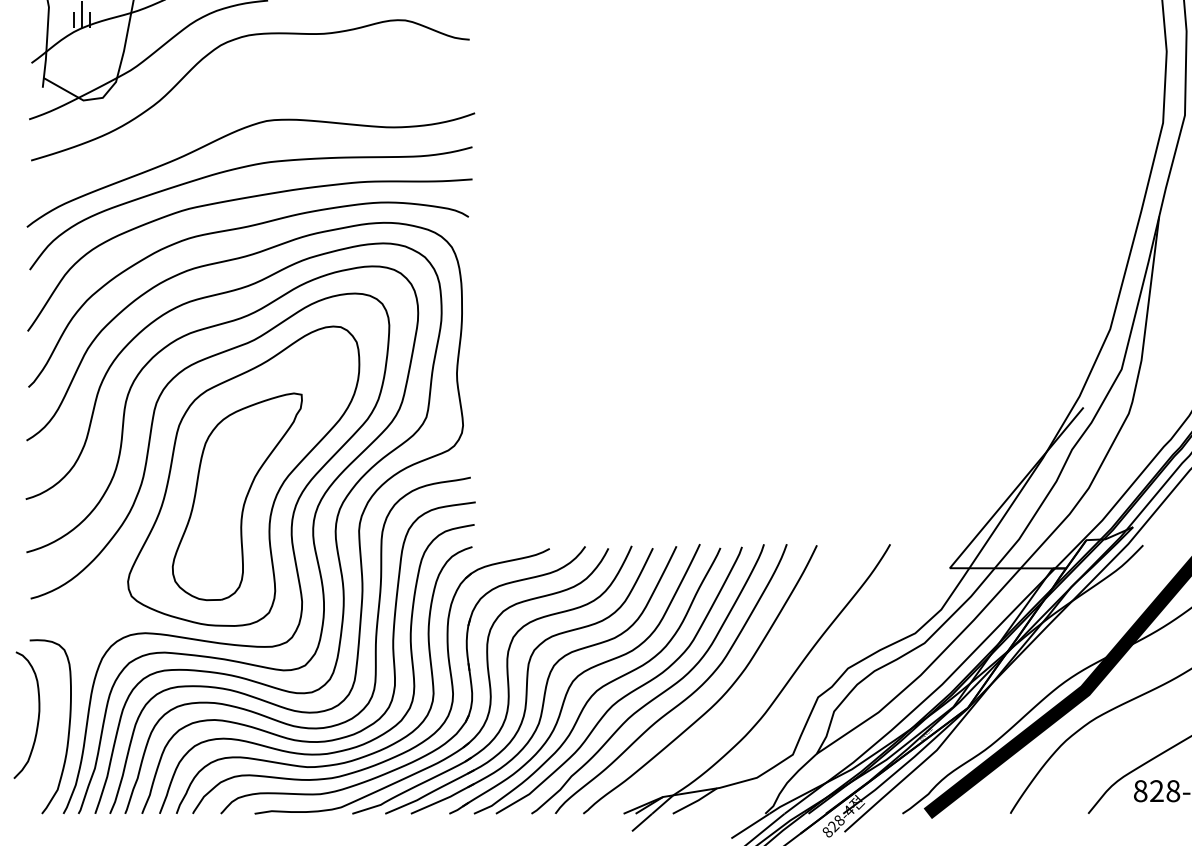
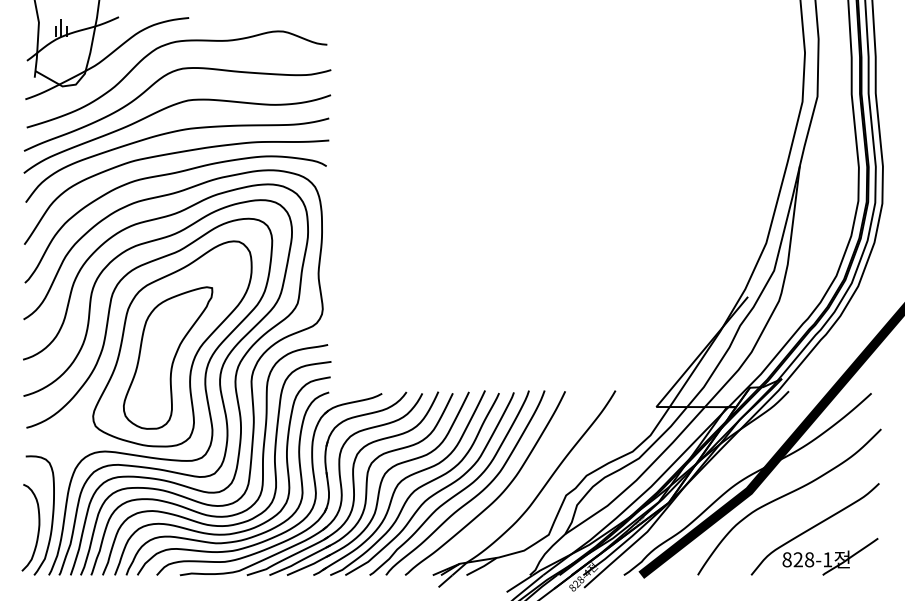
curve: (221, 94) -> (157, 82), added
curve: (38, 714) -> (38, 527), moved

